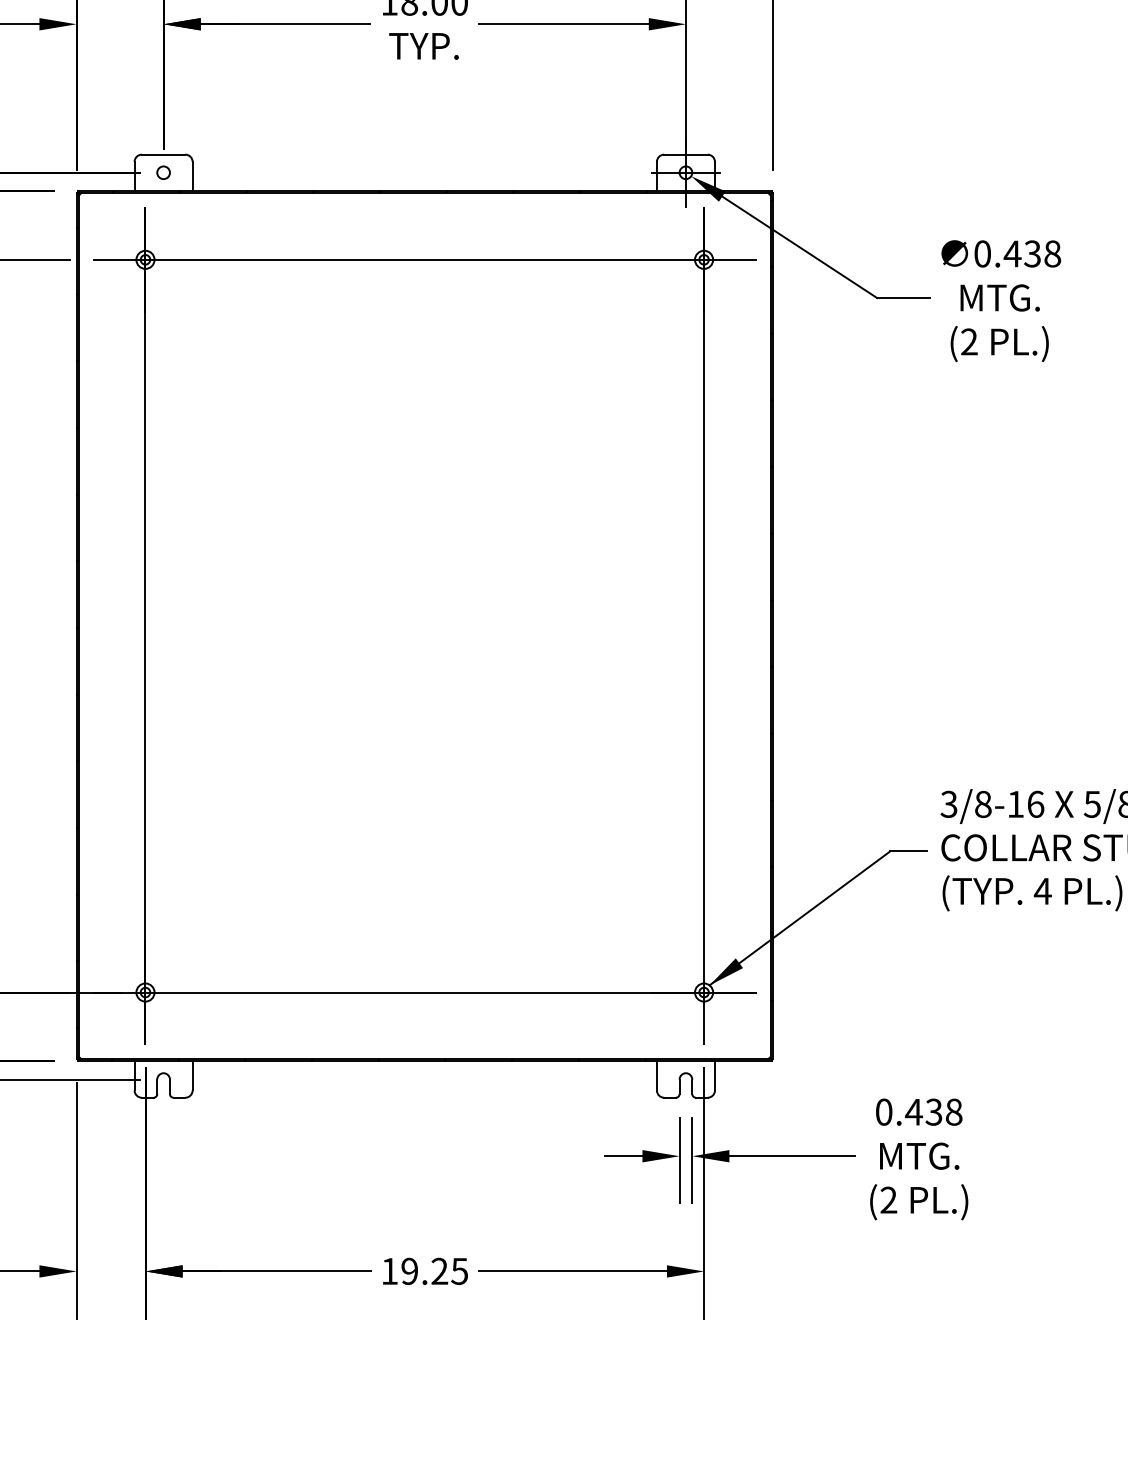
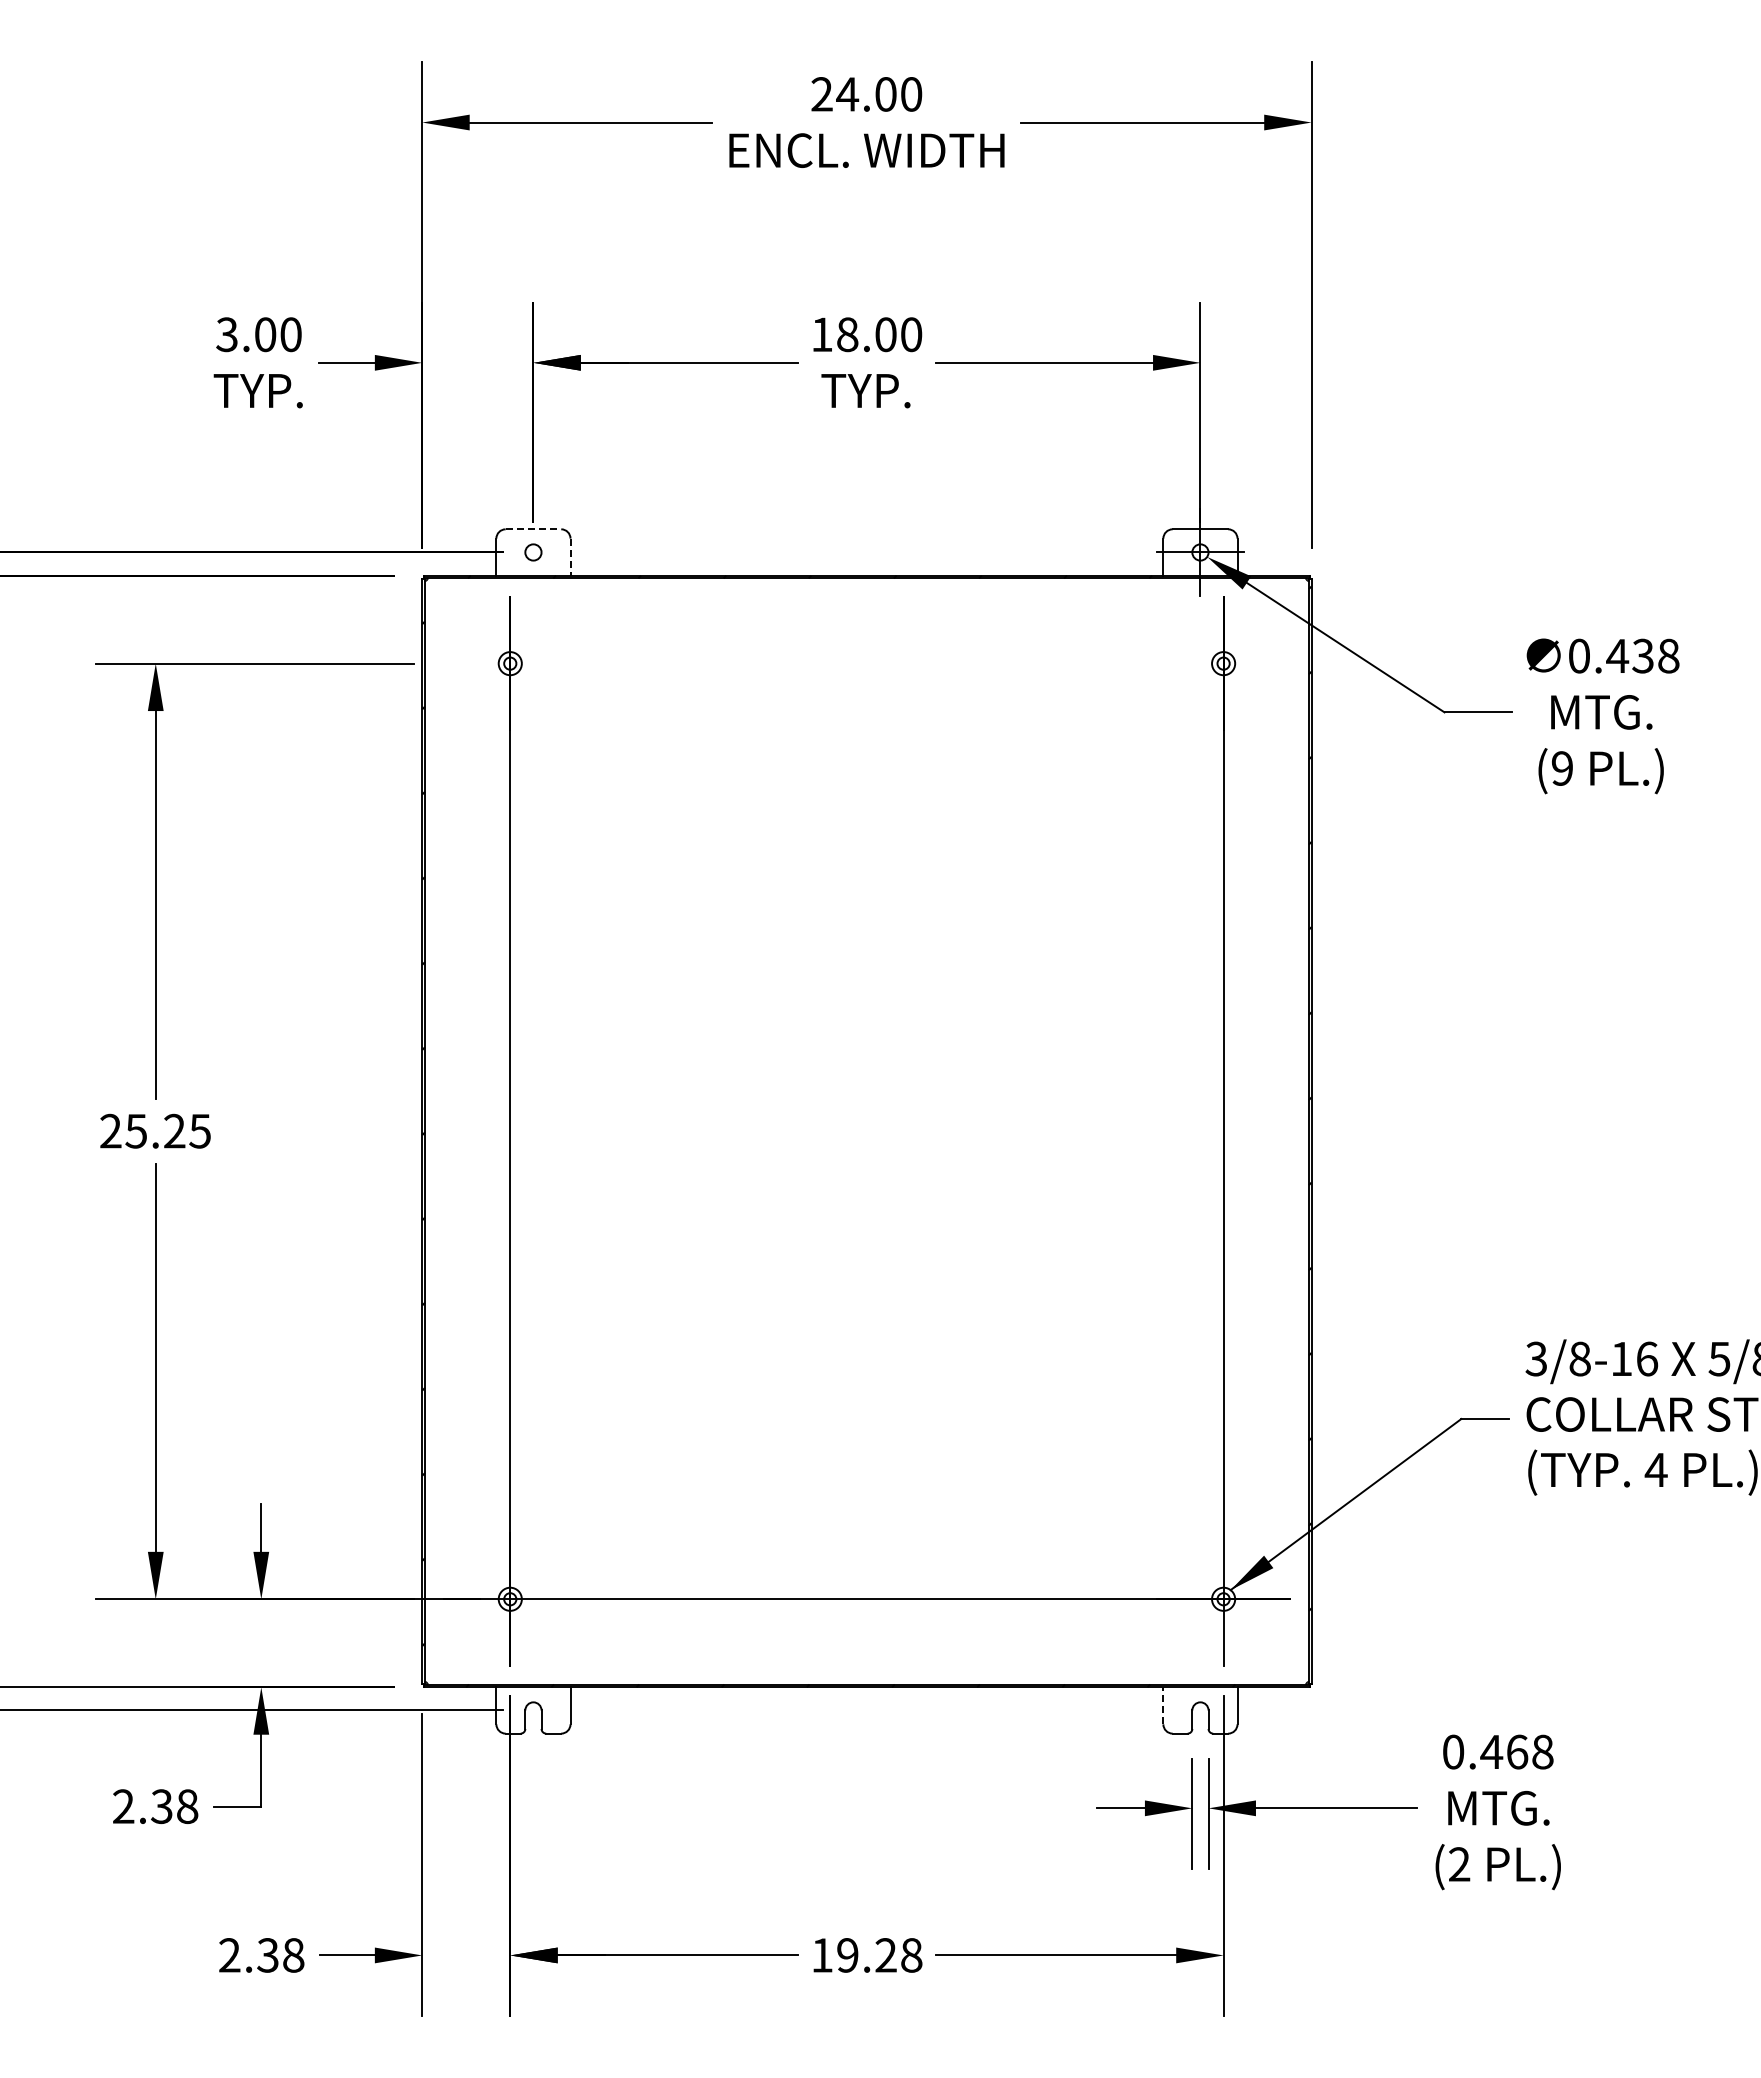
line: (163, 154) -> (533, 529), solid -> dashed
line: (192, 176) -> (570, 557), solid -> dashed
line: (424, 259) -> (866, 663), removed
text: (968, 341) -> (1561, 768), (2 -> (9
line: (657, 1075) -> (1163, 1705), solid -> dashed
text: (934, 1111) -> (1517, 1751), 0.438 -> 0.468
text: (459, 1271) -> (911, 1955), 19.25 -> 19.28

